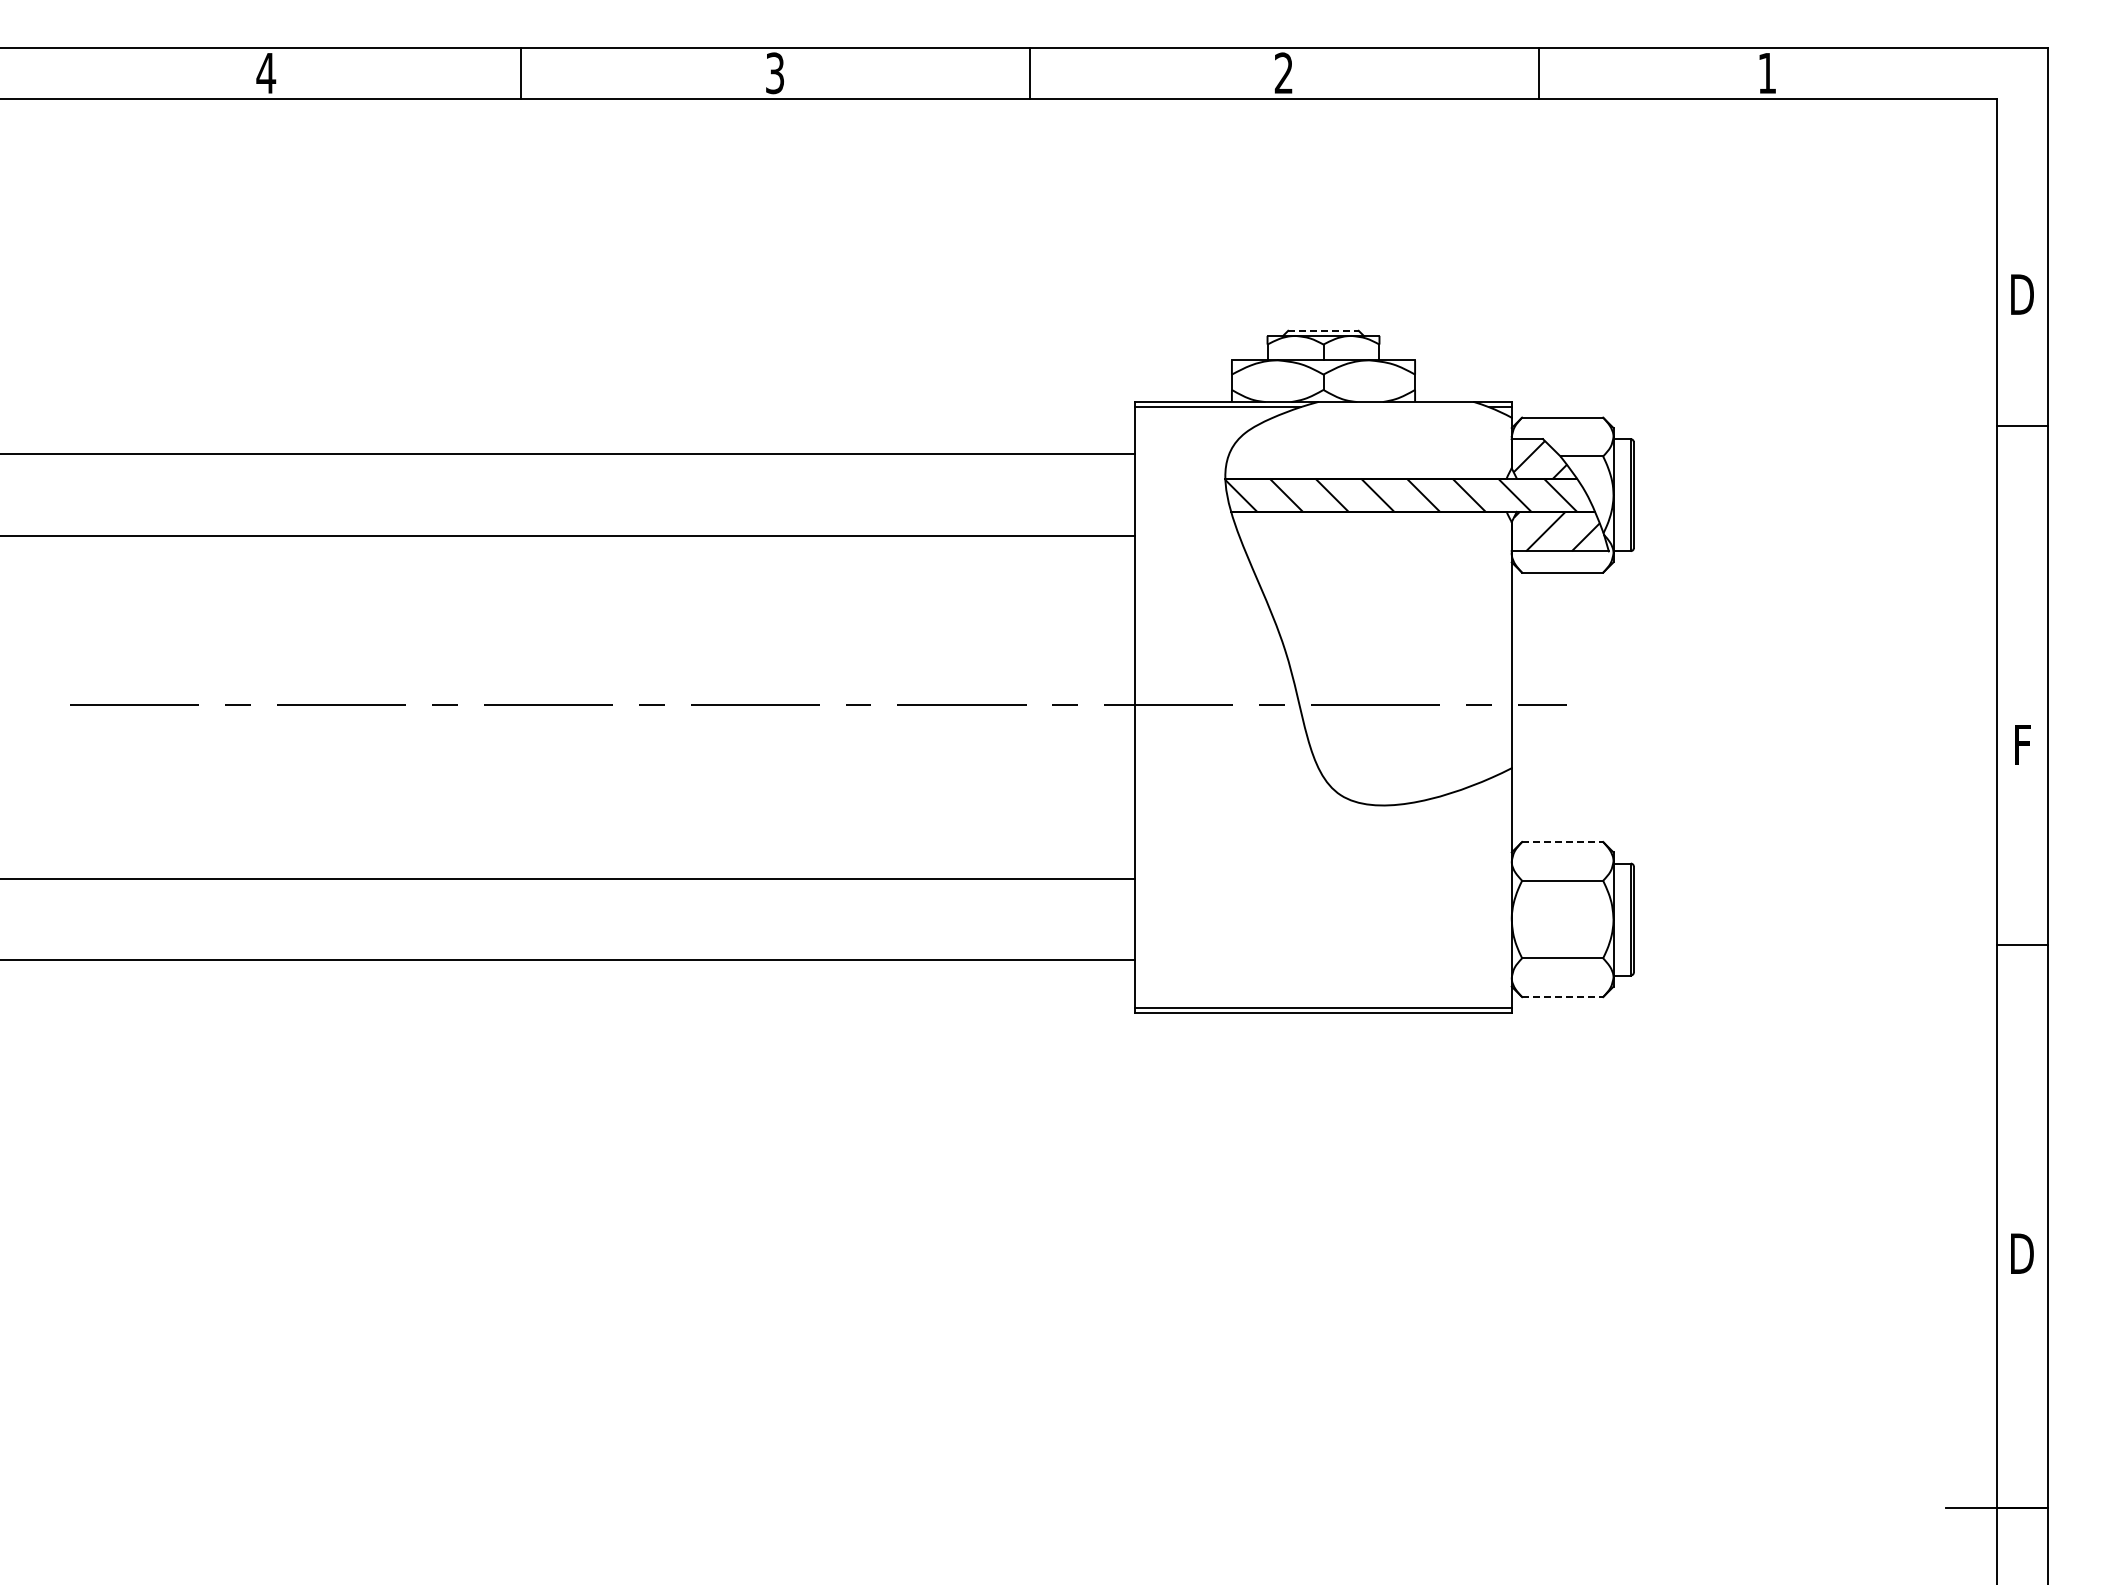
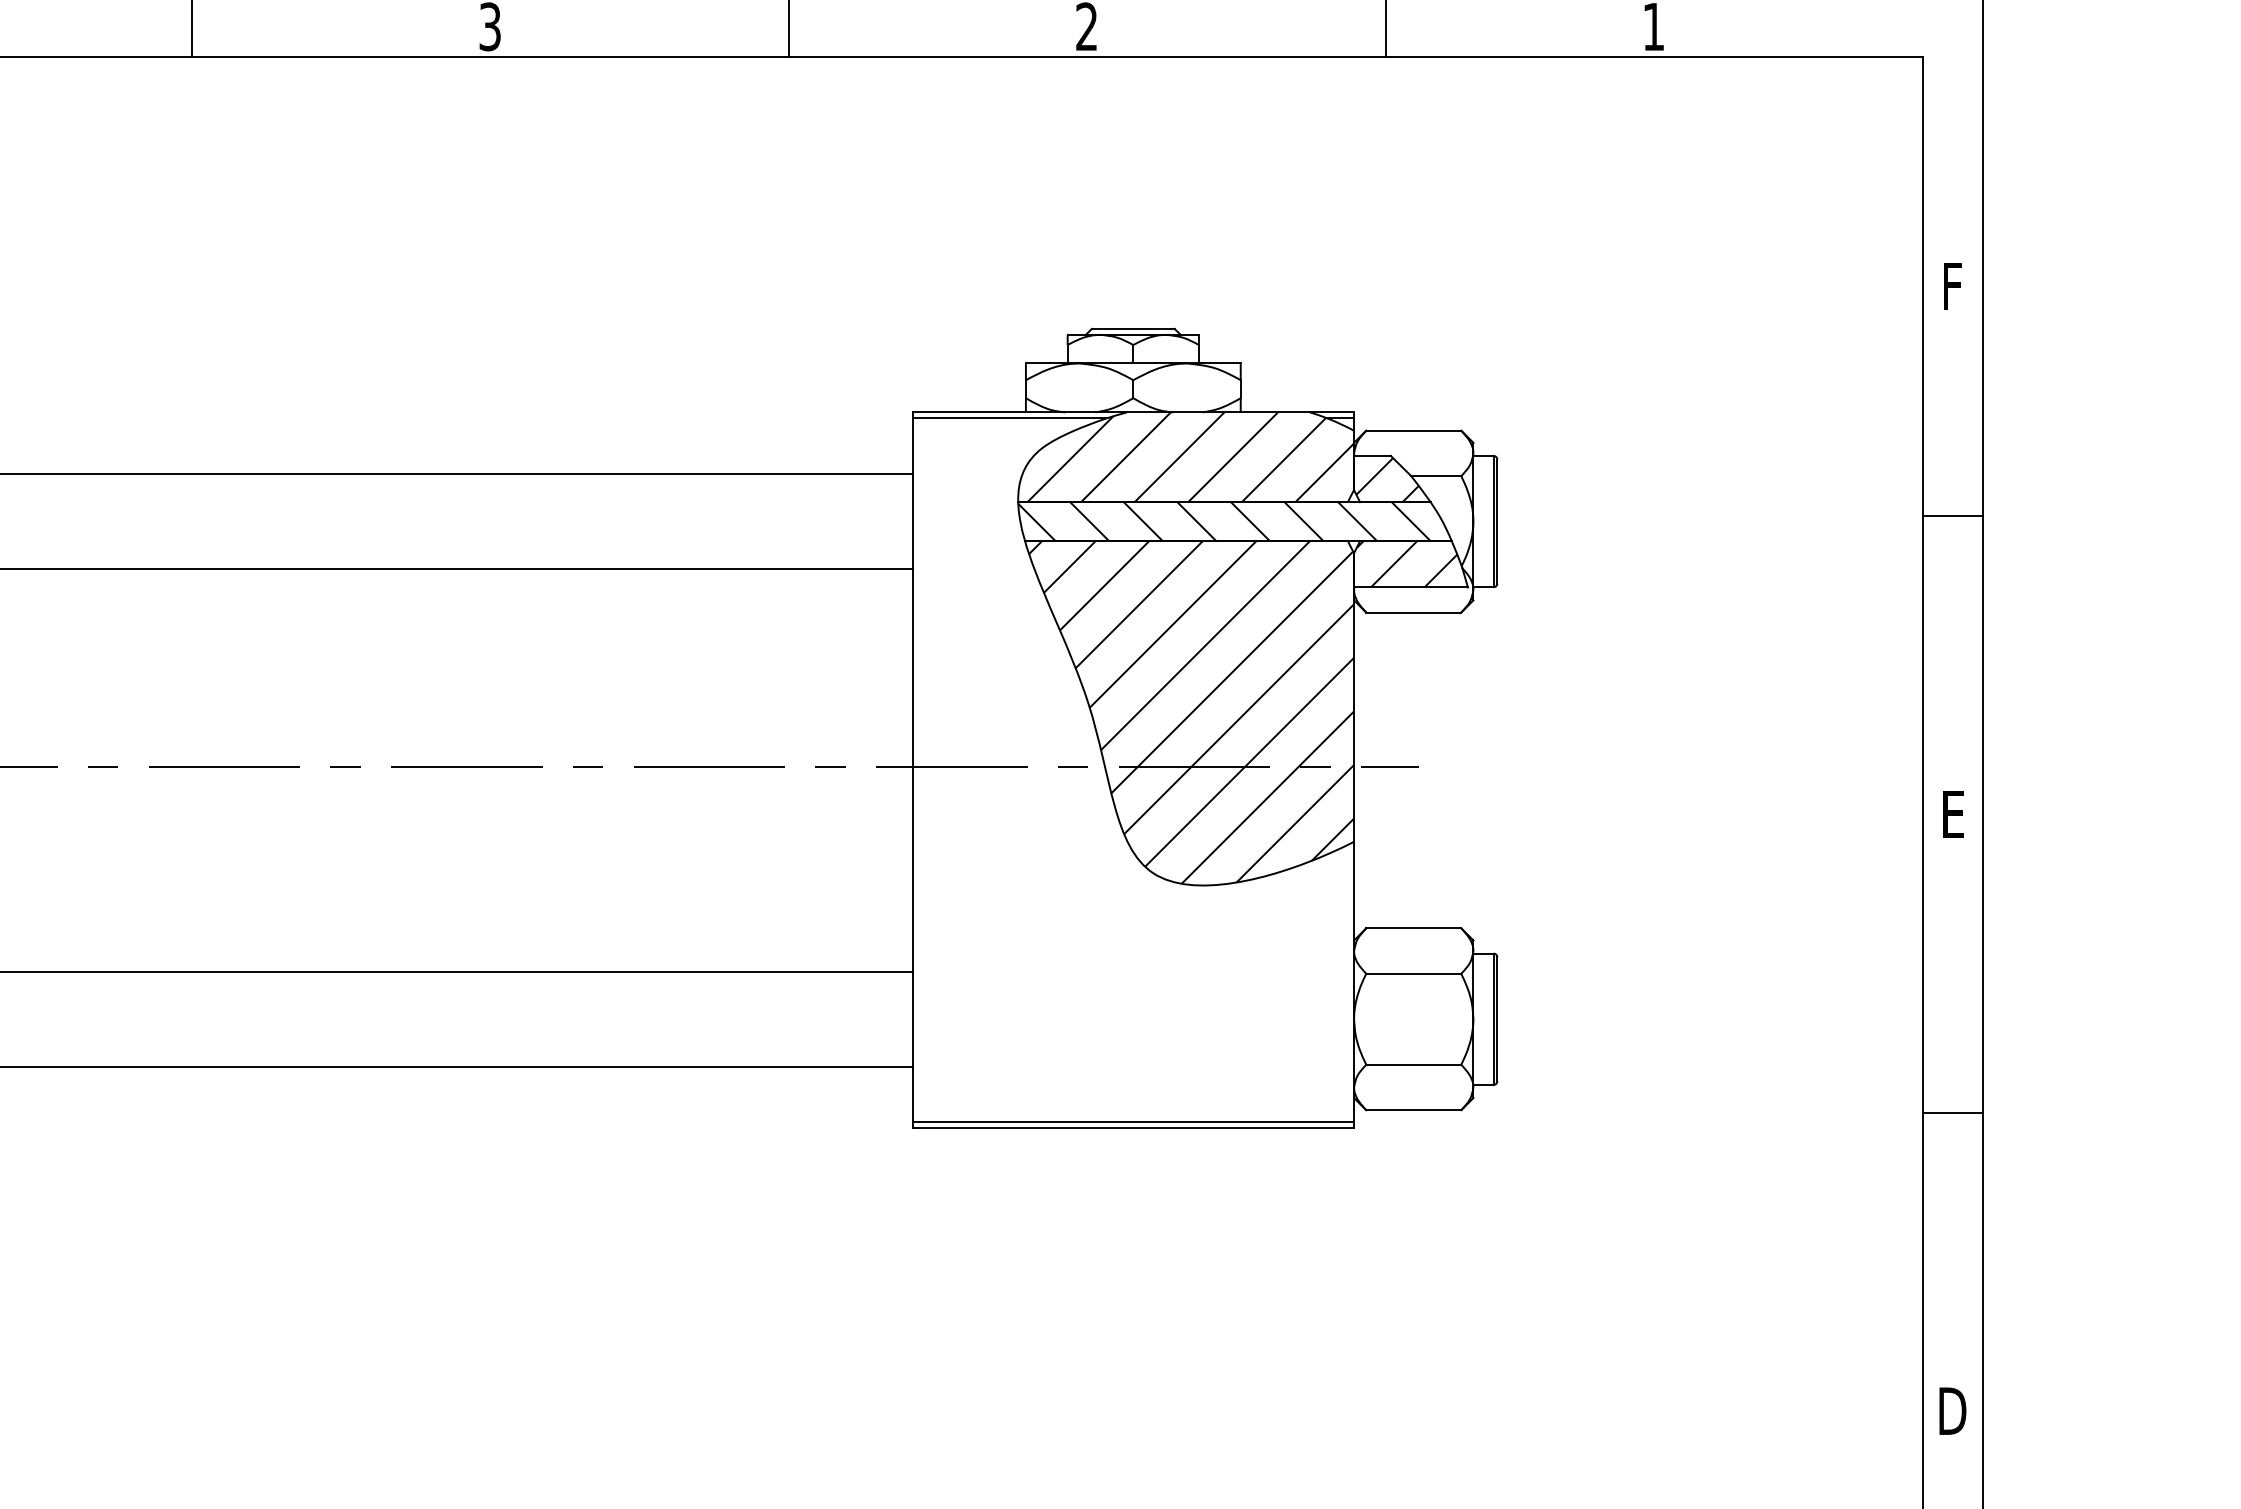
text: (2022, 294) -> (1953, 286), D -> F
line: (1323, 330) -> (1133, 328), dashed -> solid
line: (2021, 426) -> (1951, 516), moved
hatch: (1372, 440) -> (1190, 457), added
hatch: (1372, 657) -> (1190, 711), added
text: (2022, 744) -> (1953, 813), F -> E
line: (1562, 842) -> (1413, 928), dashed -> solid
line: (2021, 945) -> (1951, 1113), moved
line: (1562, 997) -> (1413, 1110), dashed -> solid

